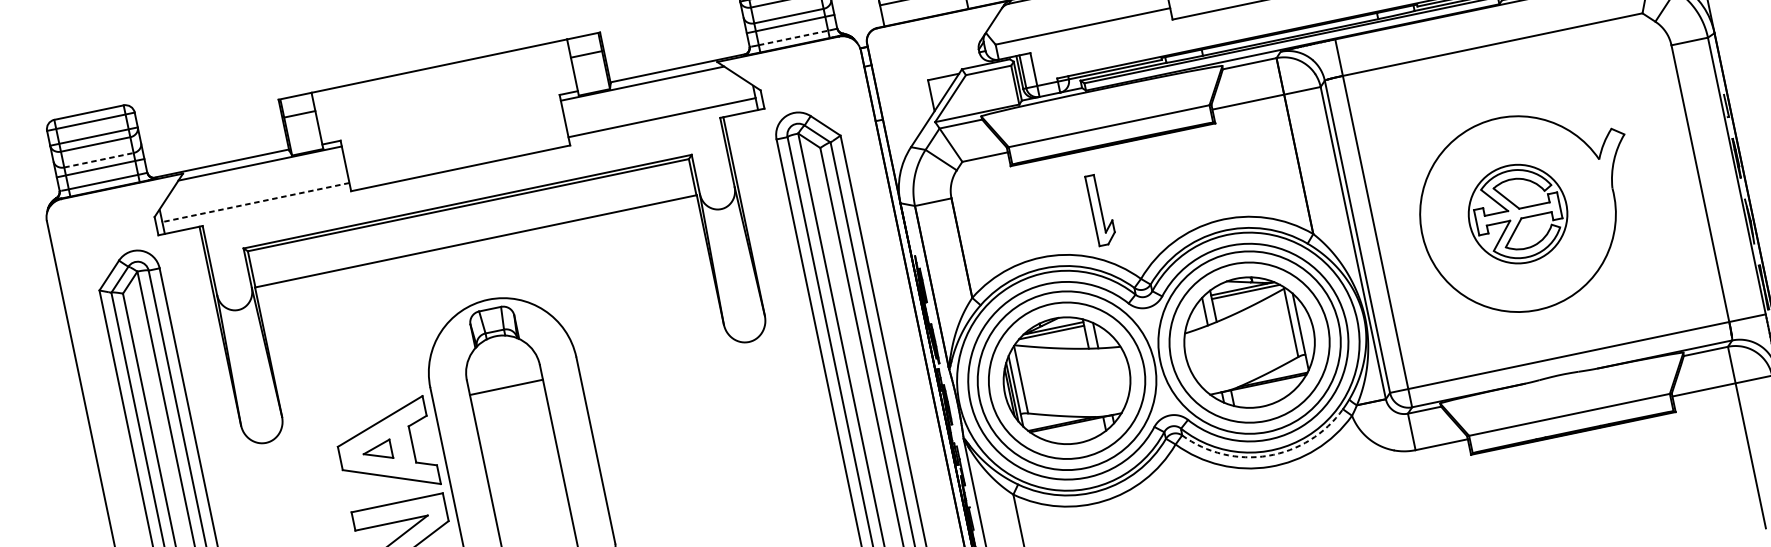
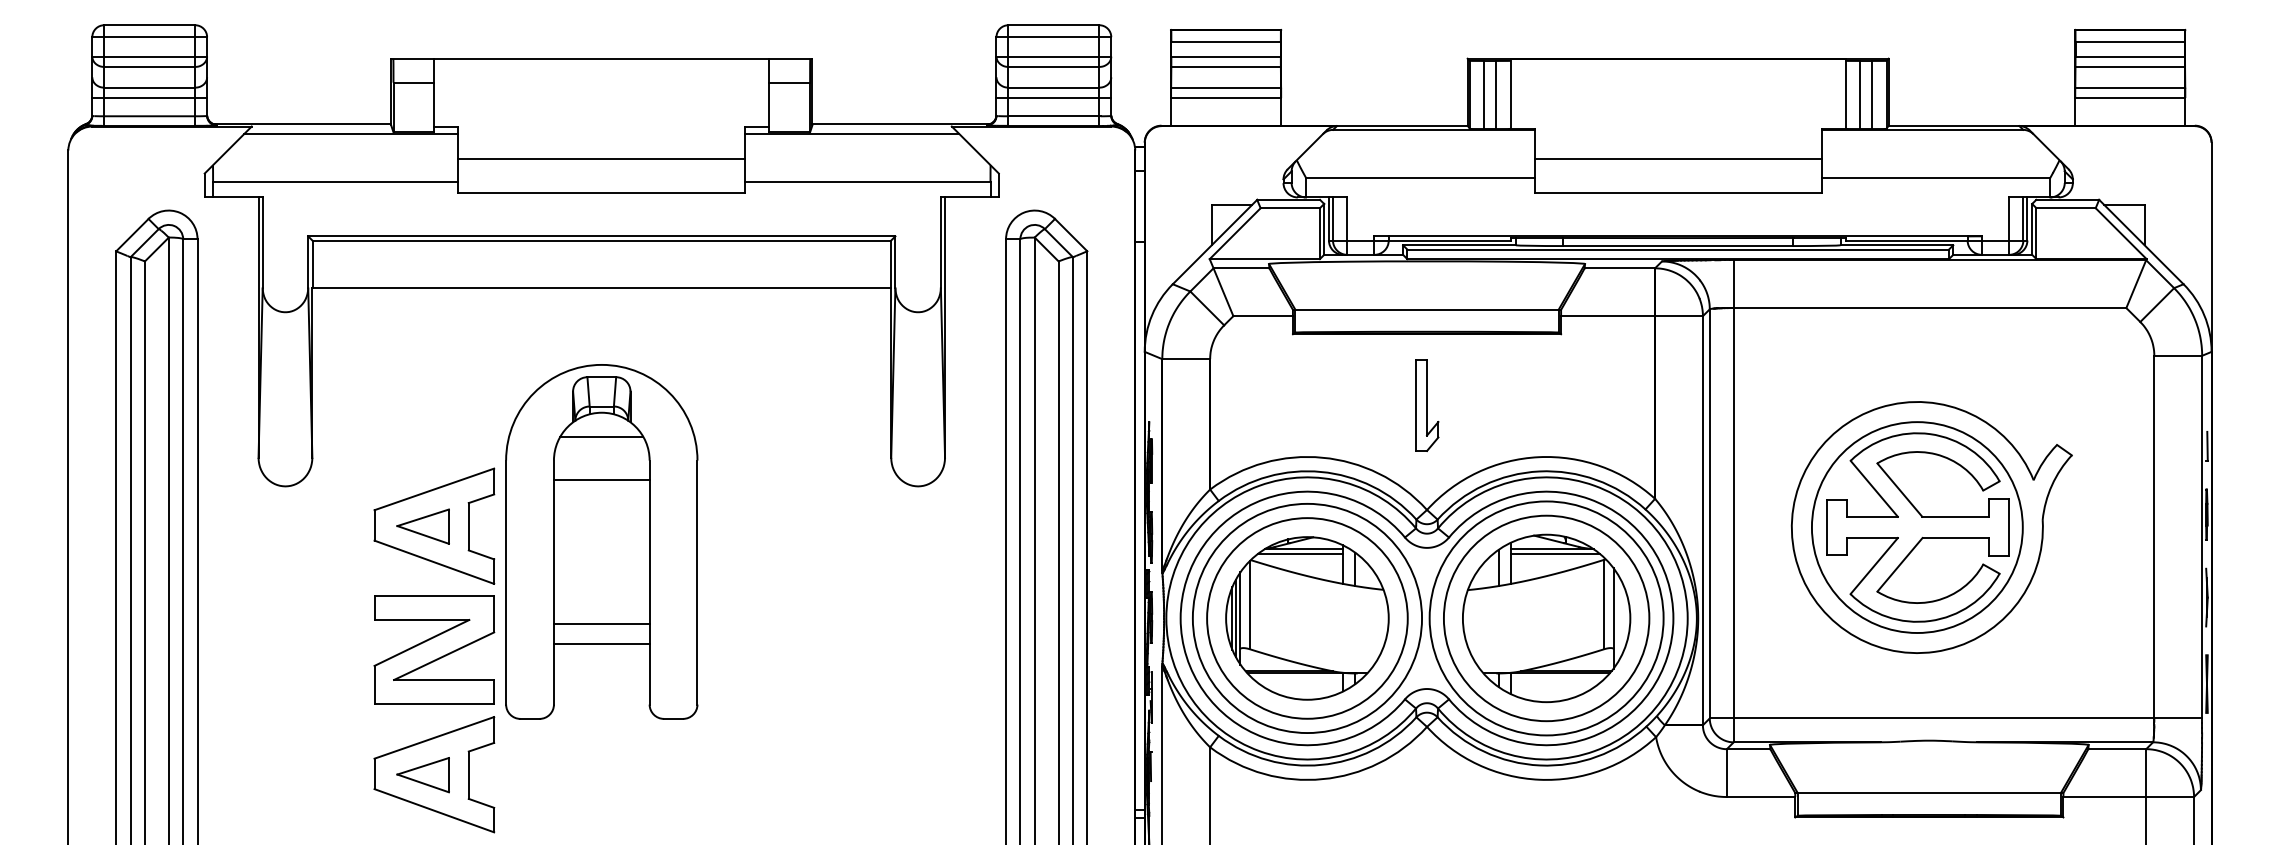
line: (794, 37) -> (1055, 116), dashed -> solid
line: (455, 143) -> (601, 159), added
line: (99, 160) -> (150, 87), dashed -> solid
line: (255, 202) -> (335, 181), dashed -> solid
part: (1101, 209) -> (1427, 405), moved
part: (1518, 214) -> (1917, 527), size x1.67
line: (499, 354) -> (601, 436), added
part: (377, 451) -> (422, 526), size x1.43
arc: (1268, 455) -> (1540, 765), dashed -> solid
line: (529, 497) -> (601, 624), added
line: (532, 513) -> (601, 644), added

